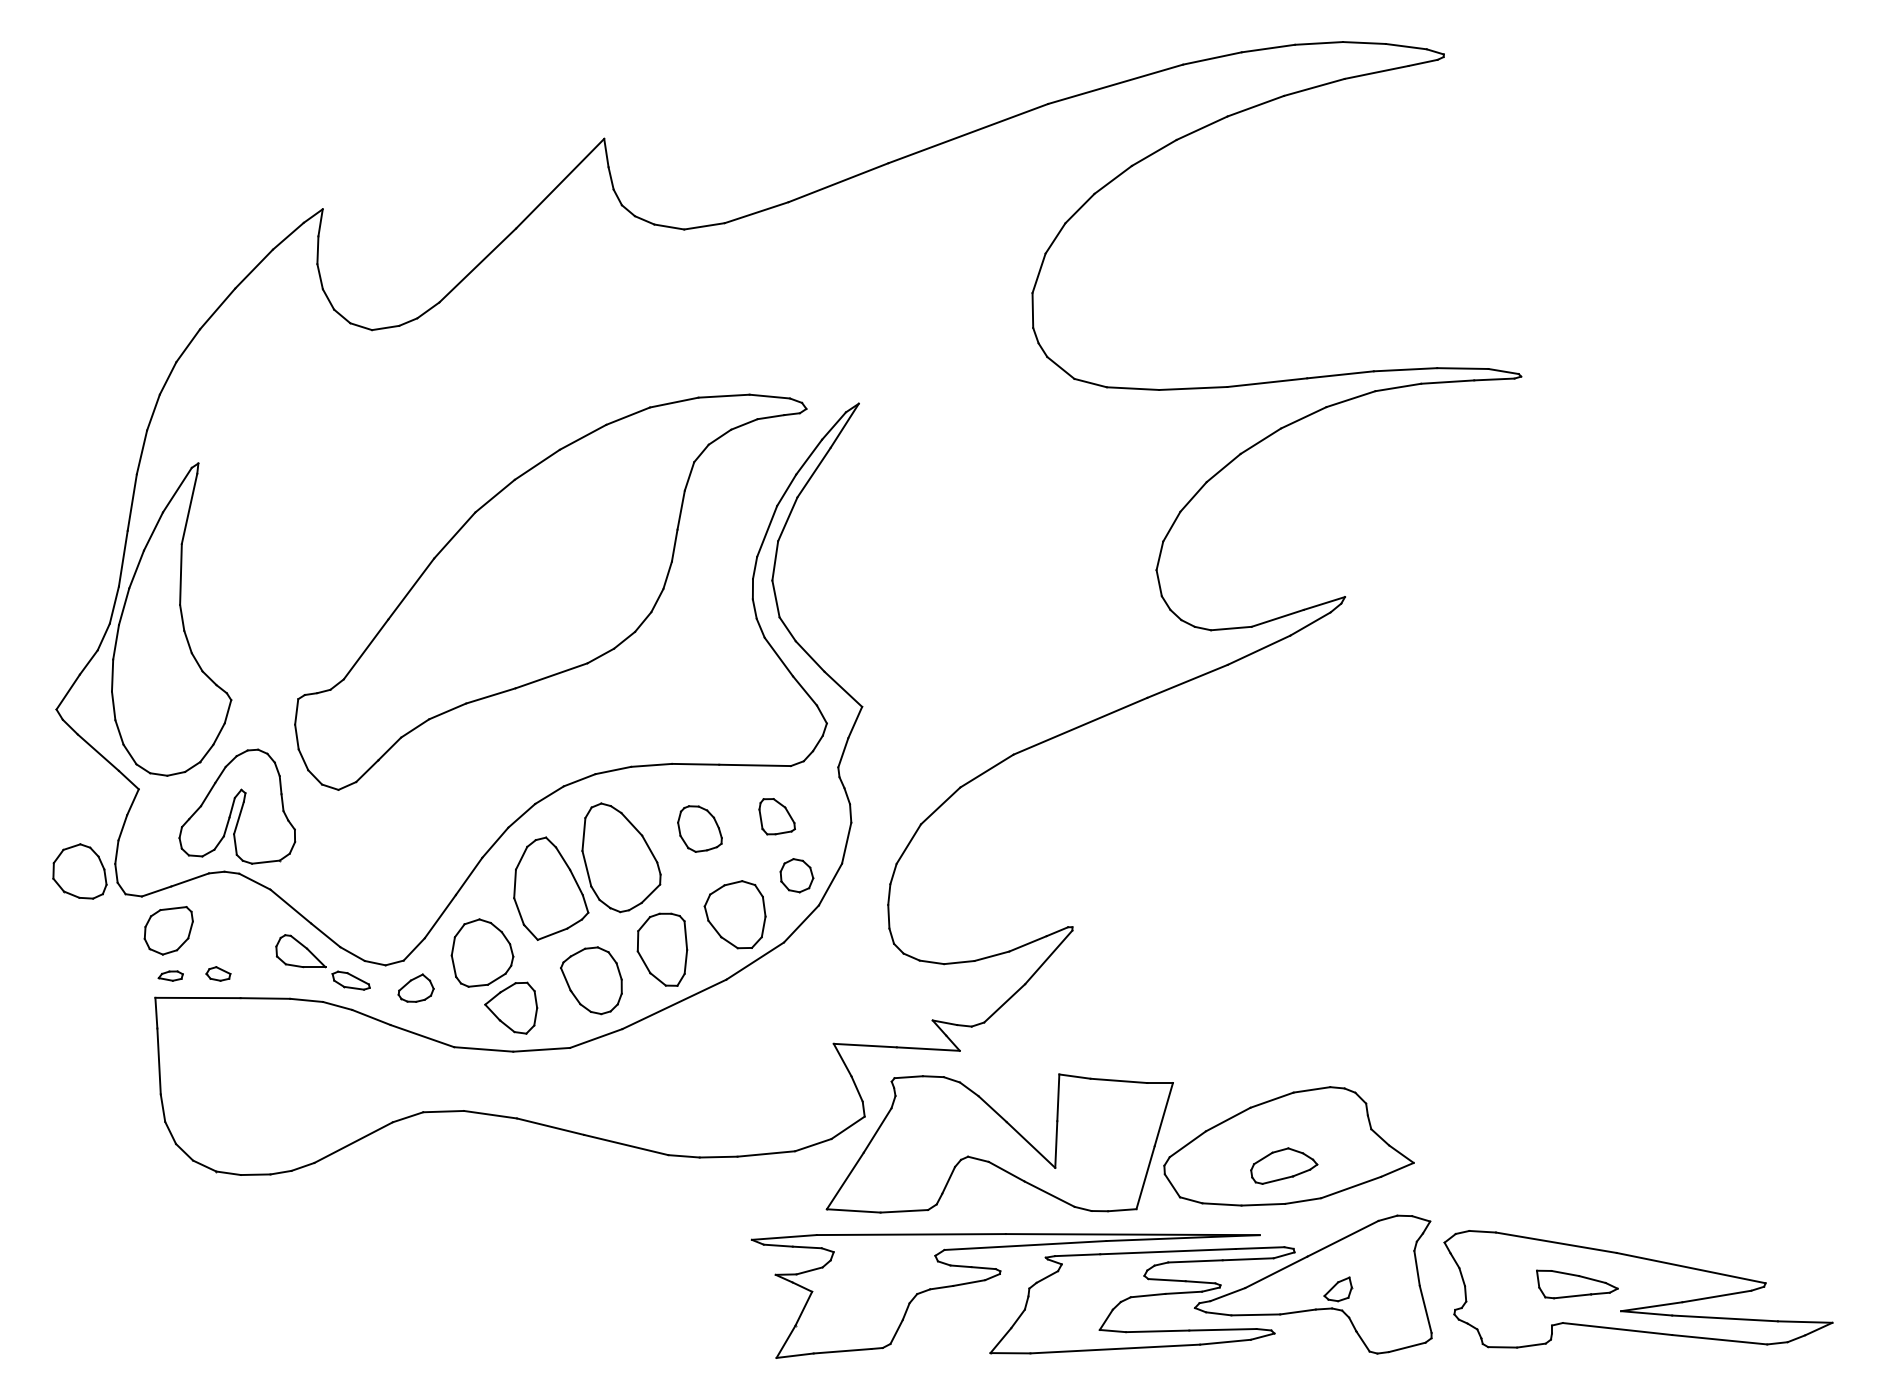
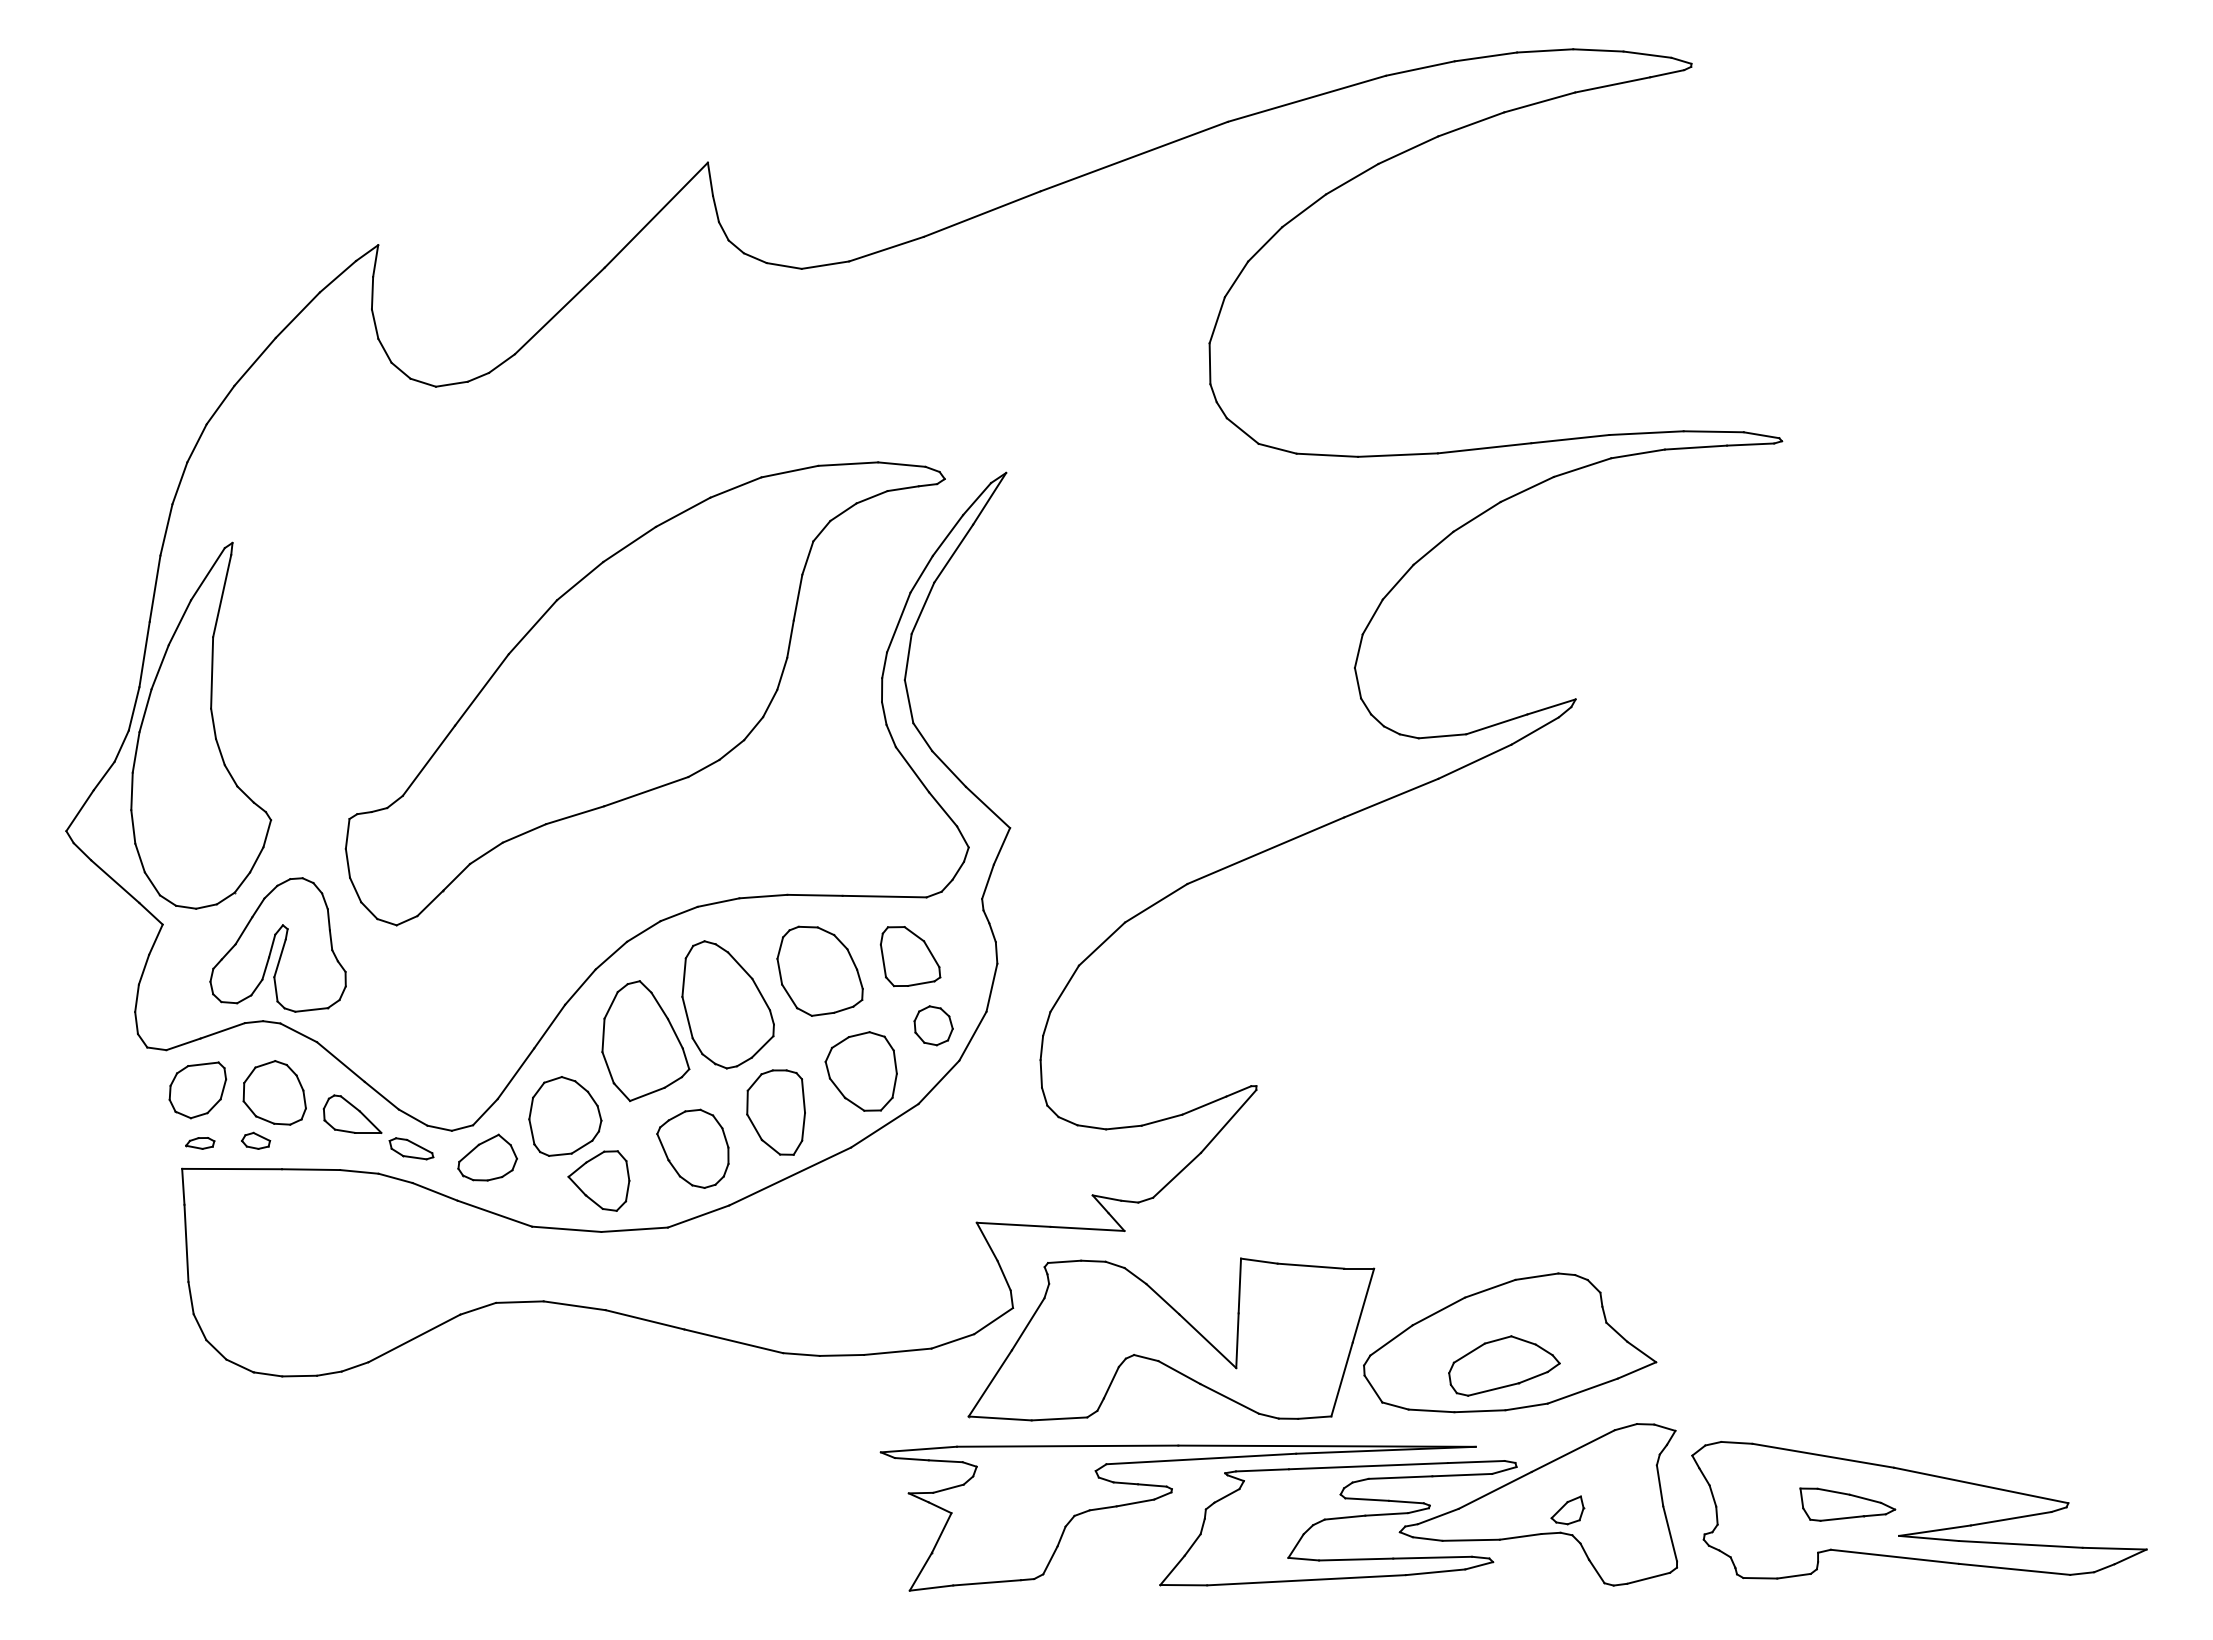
part: (777, 816) -> (910, 956), size x1.43
part: (699, 828) -> (819, 970), size x1.67
part: (79, 871) -> (274, 1092), moved
part: (416, 988) -> (487, 1157), size x1.43
part: (1284, 1165) -> (1504, 1365), size x1.43

